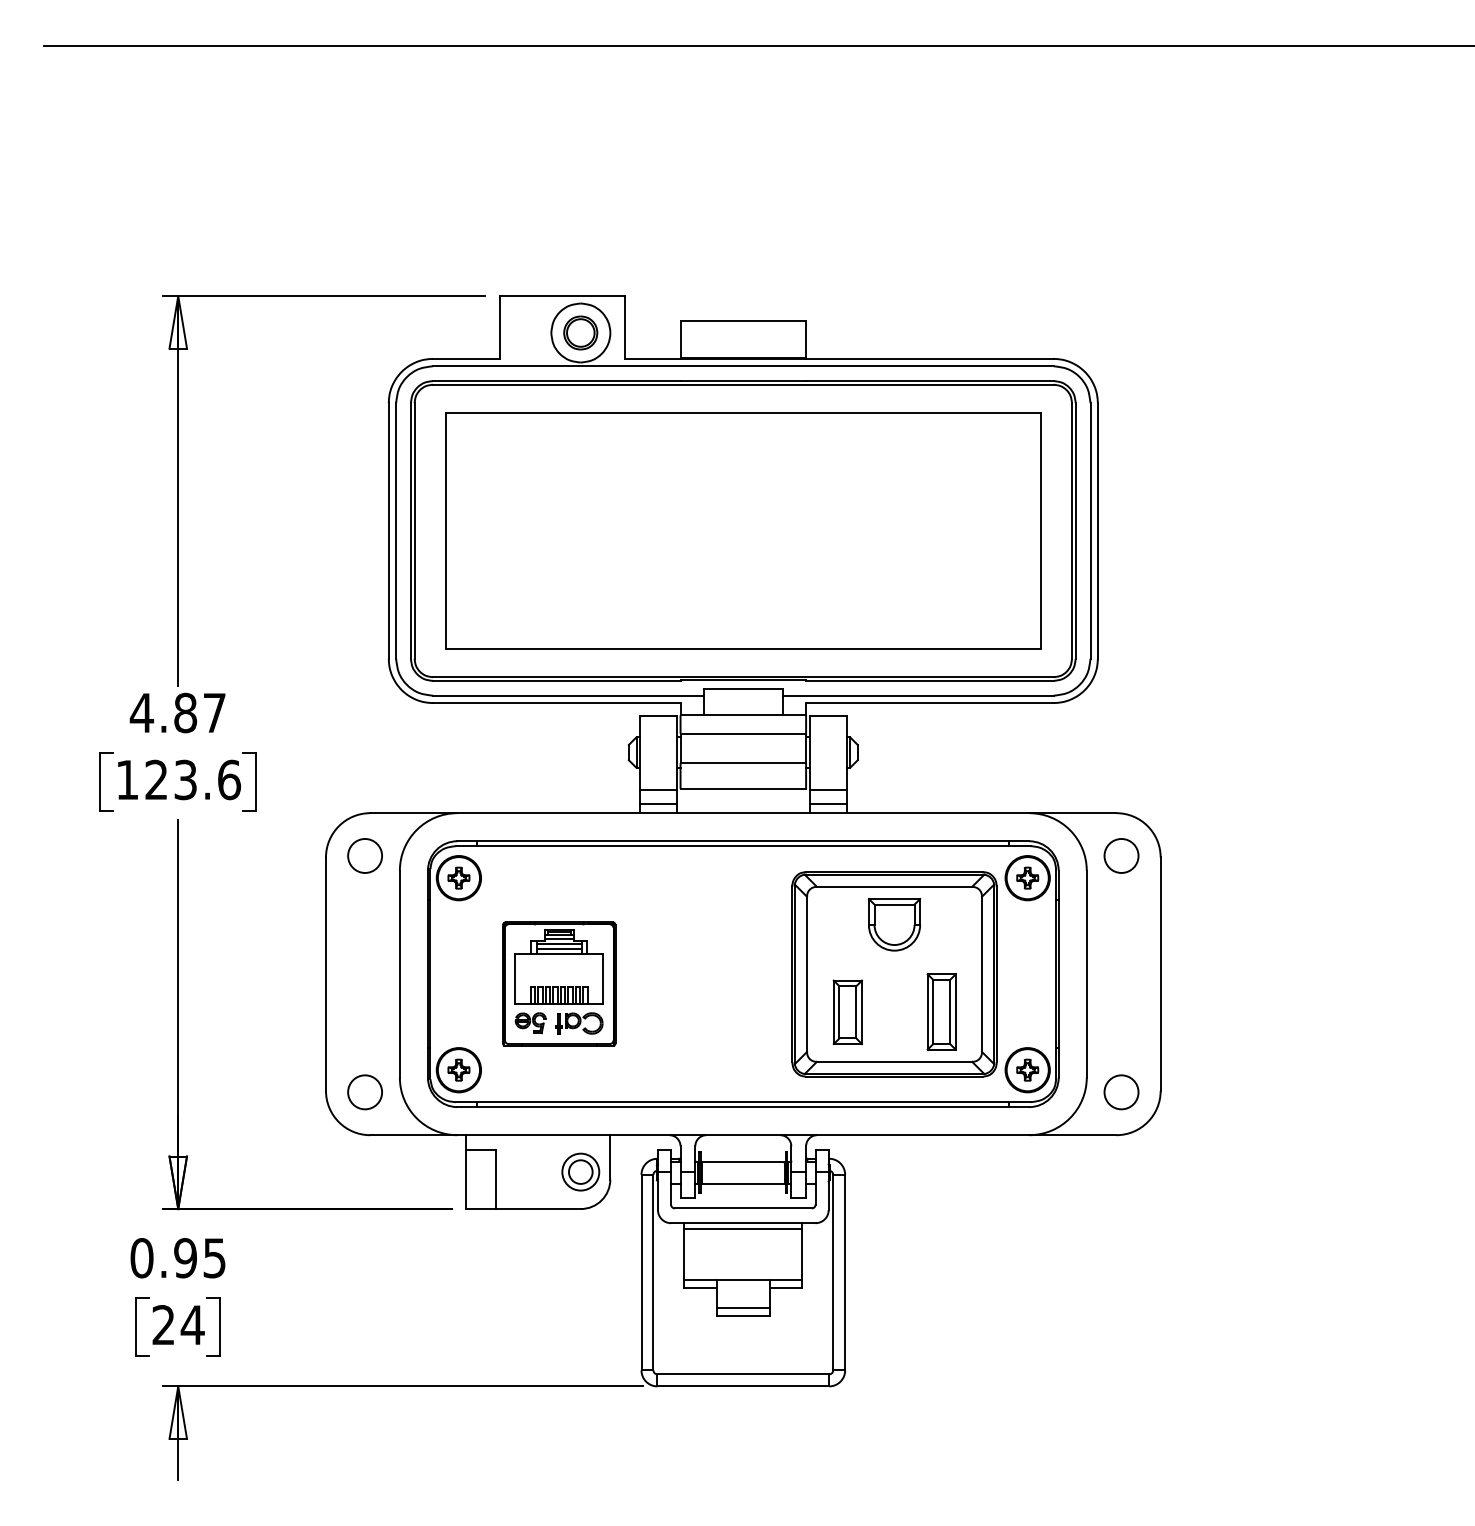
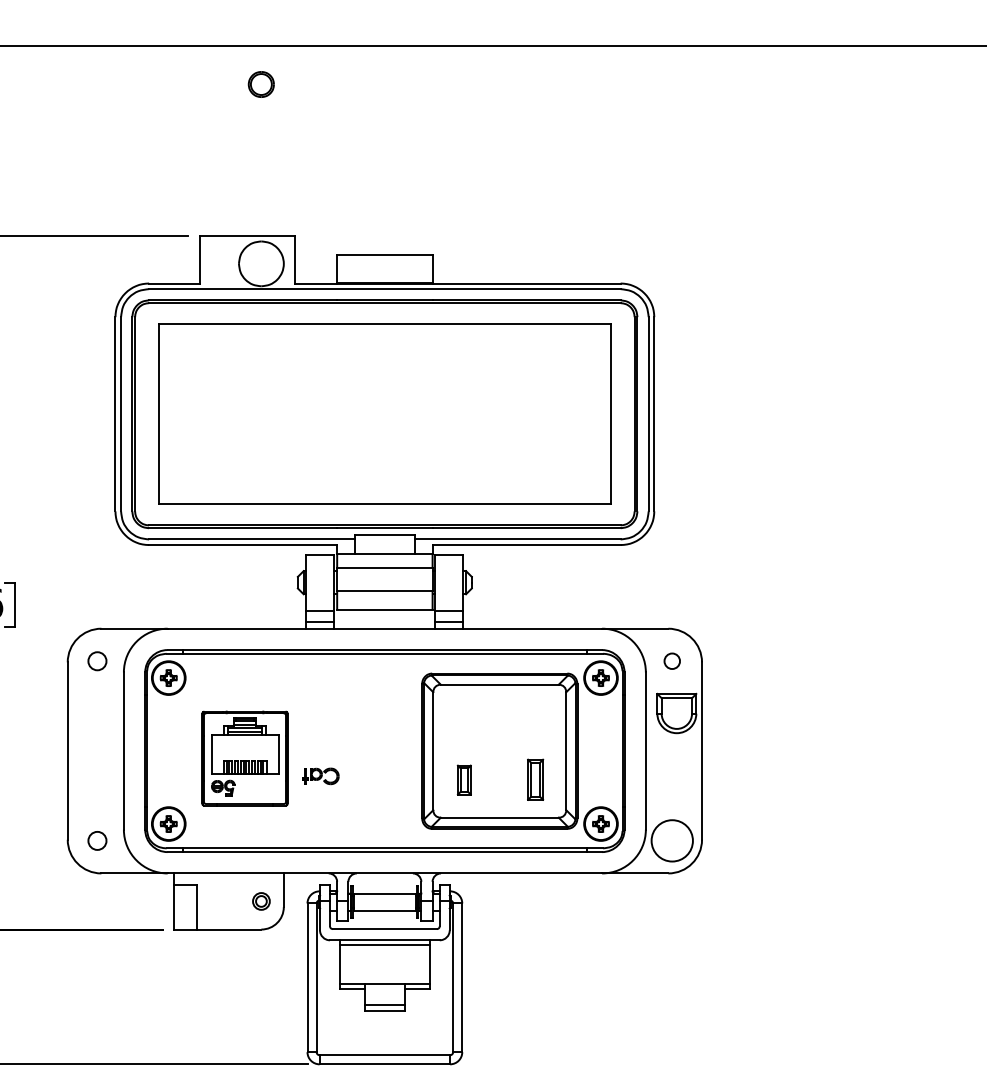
part: (580, 332) -> (261, 84), moved
circle: (364, 855) -> (97, 660), size x0.7
circle: (1121, 855) -> (672, 660), size x0.6
part: (894, 924) -> (676, 713), moved
part: (941, 1011) -> (535, 779), size x0.7
part: (847, 1012) -> (464, 780), size x0.6
part: (579, 1023) -> (321, 776), moved
circle: (364, 1092) -> (97, 840), size x0.7
circle: (1121, 1092) -> (672, 840), size x1.6
part: (580, 1171) -> (261, 901), size x0.6

